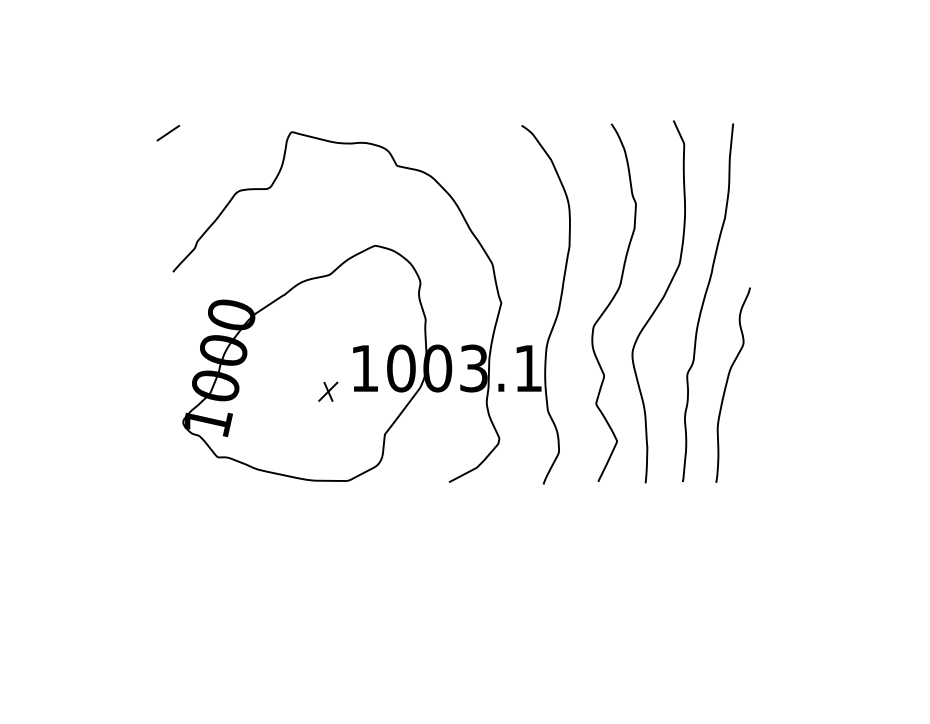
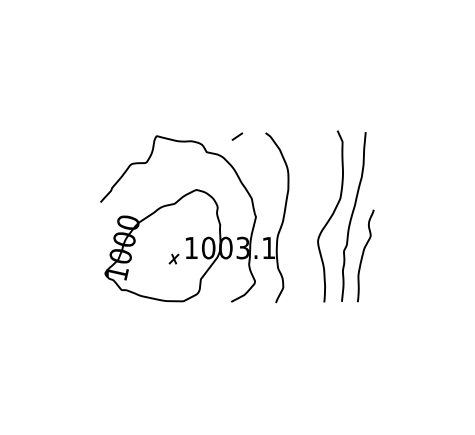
line: (168, 132) -> (237, 136), moved
curve: (614, 299) -> (309, 215), removed

